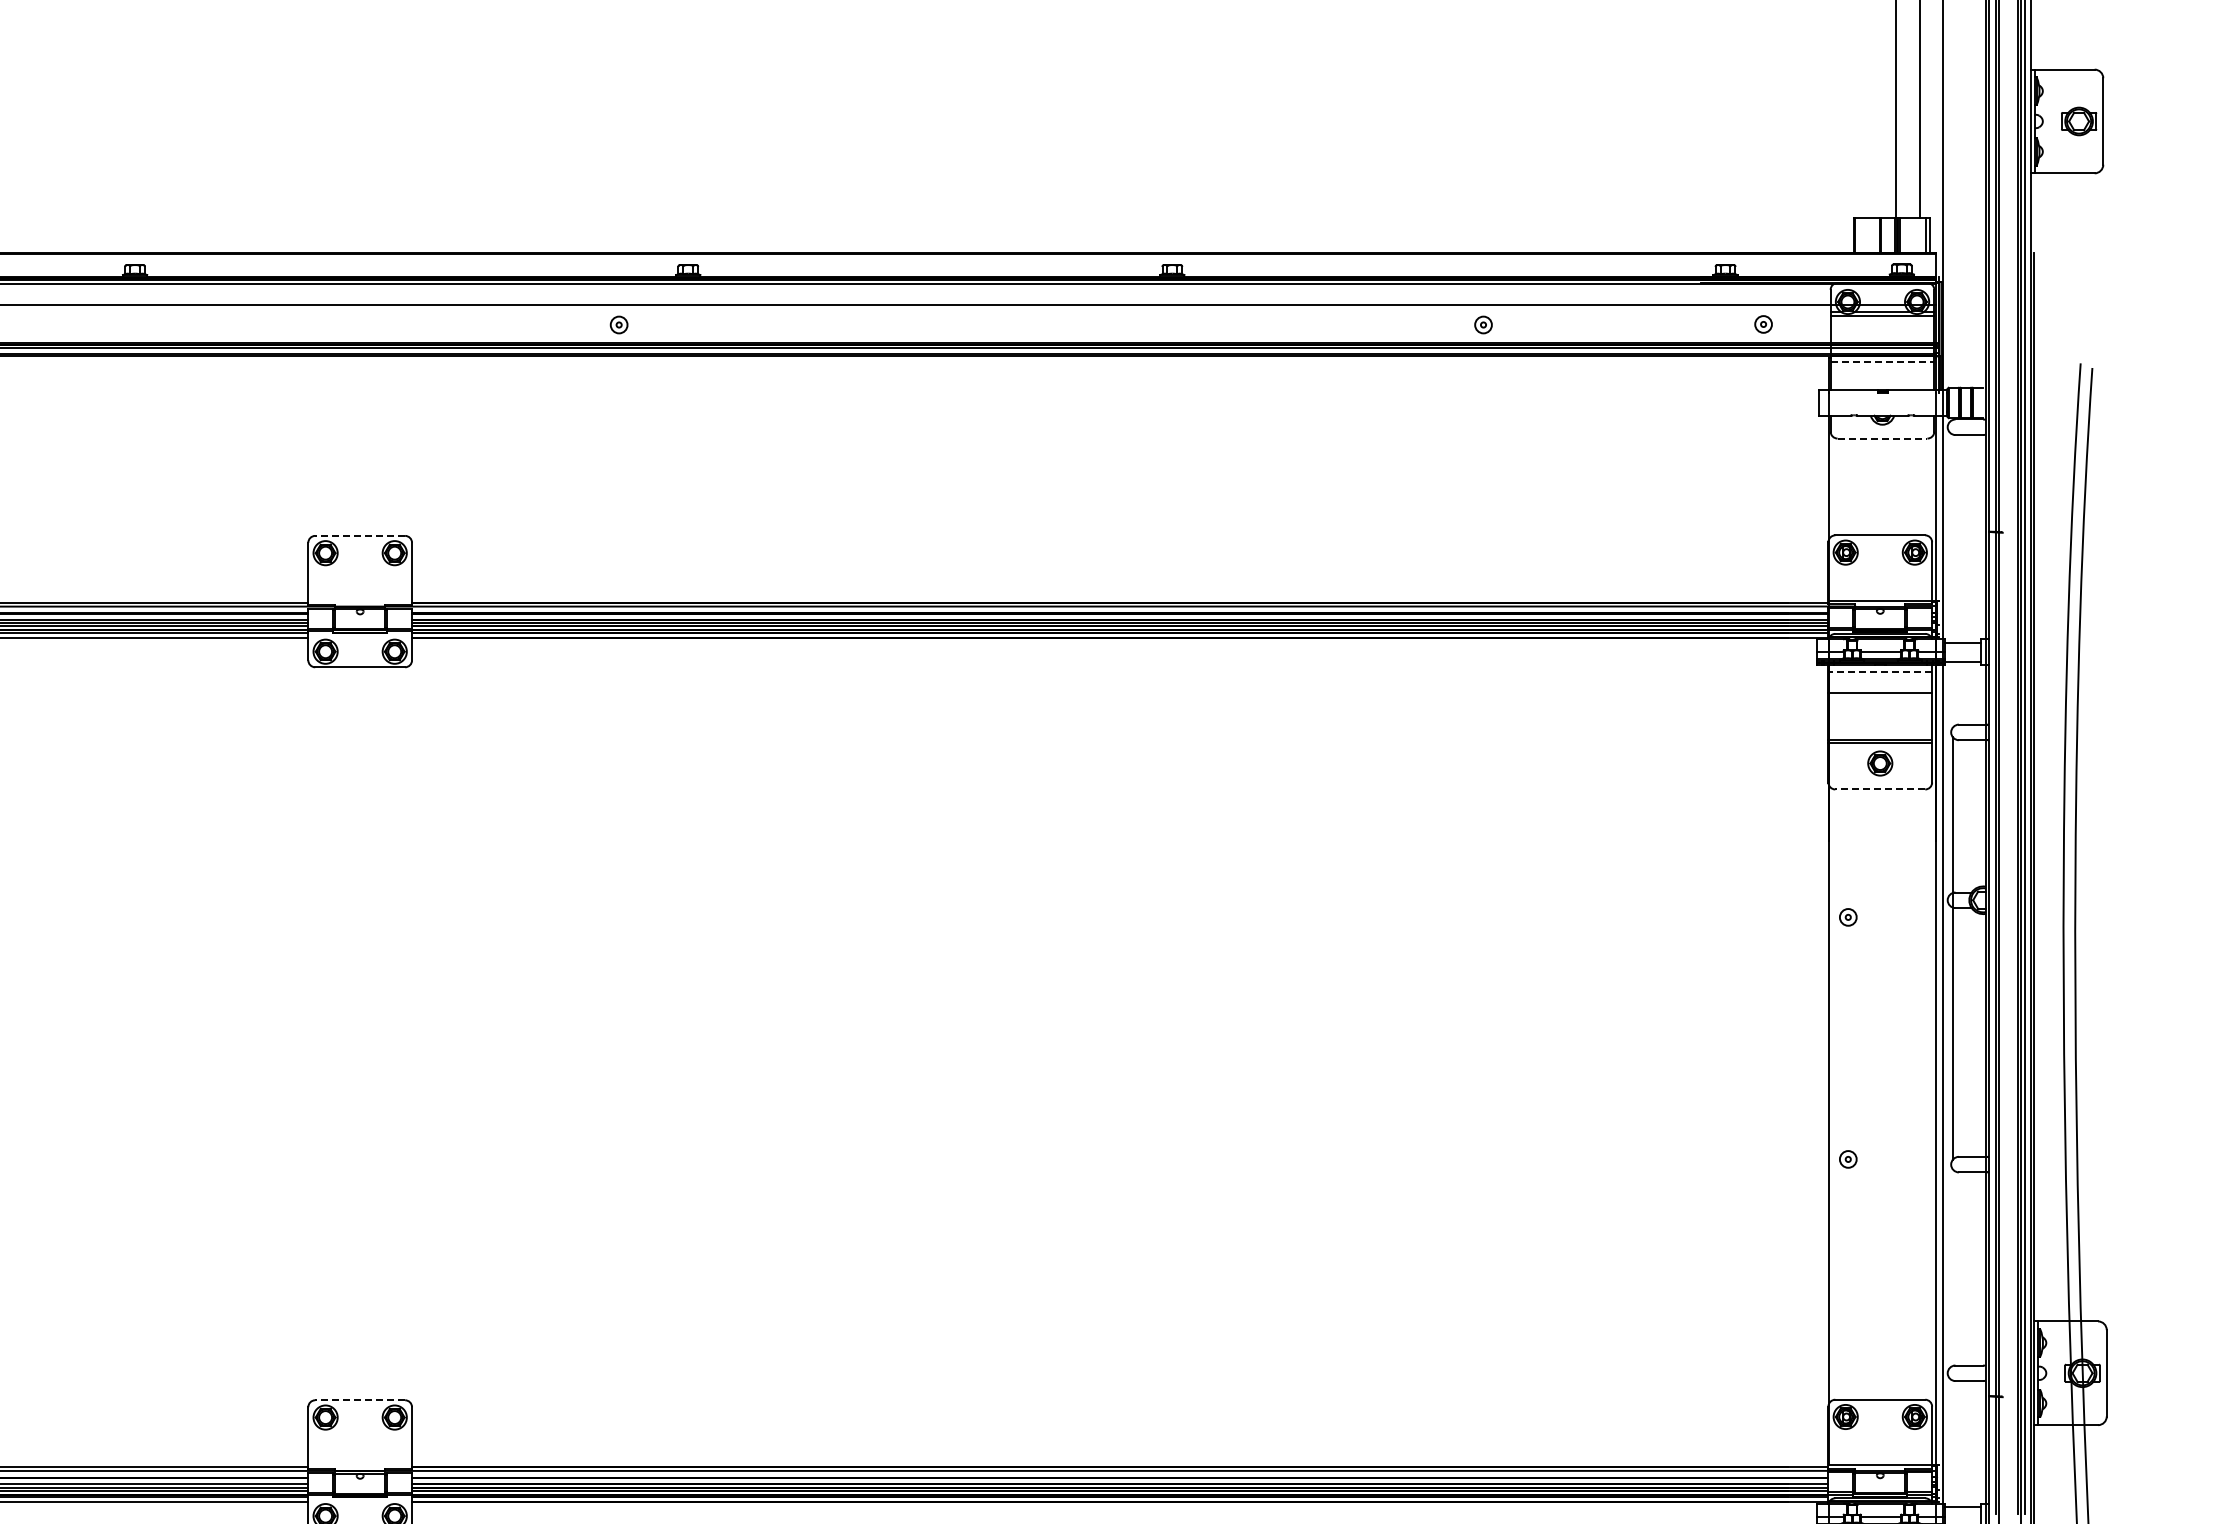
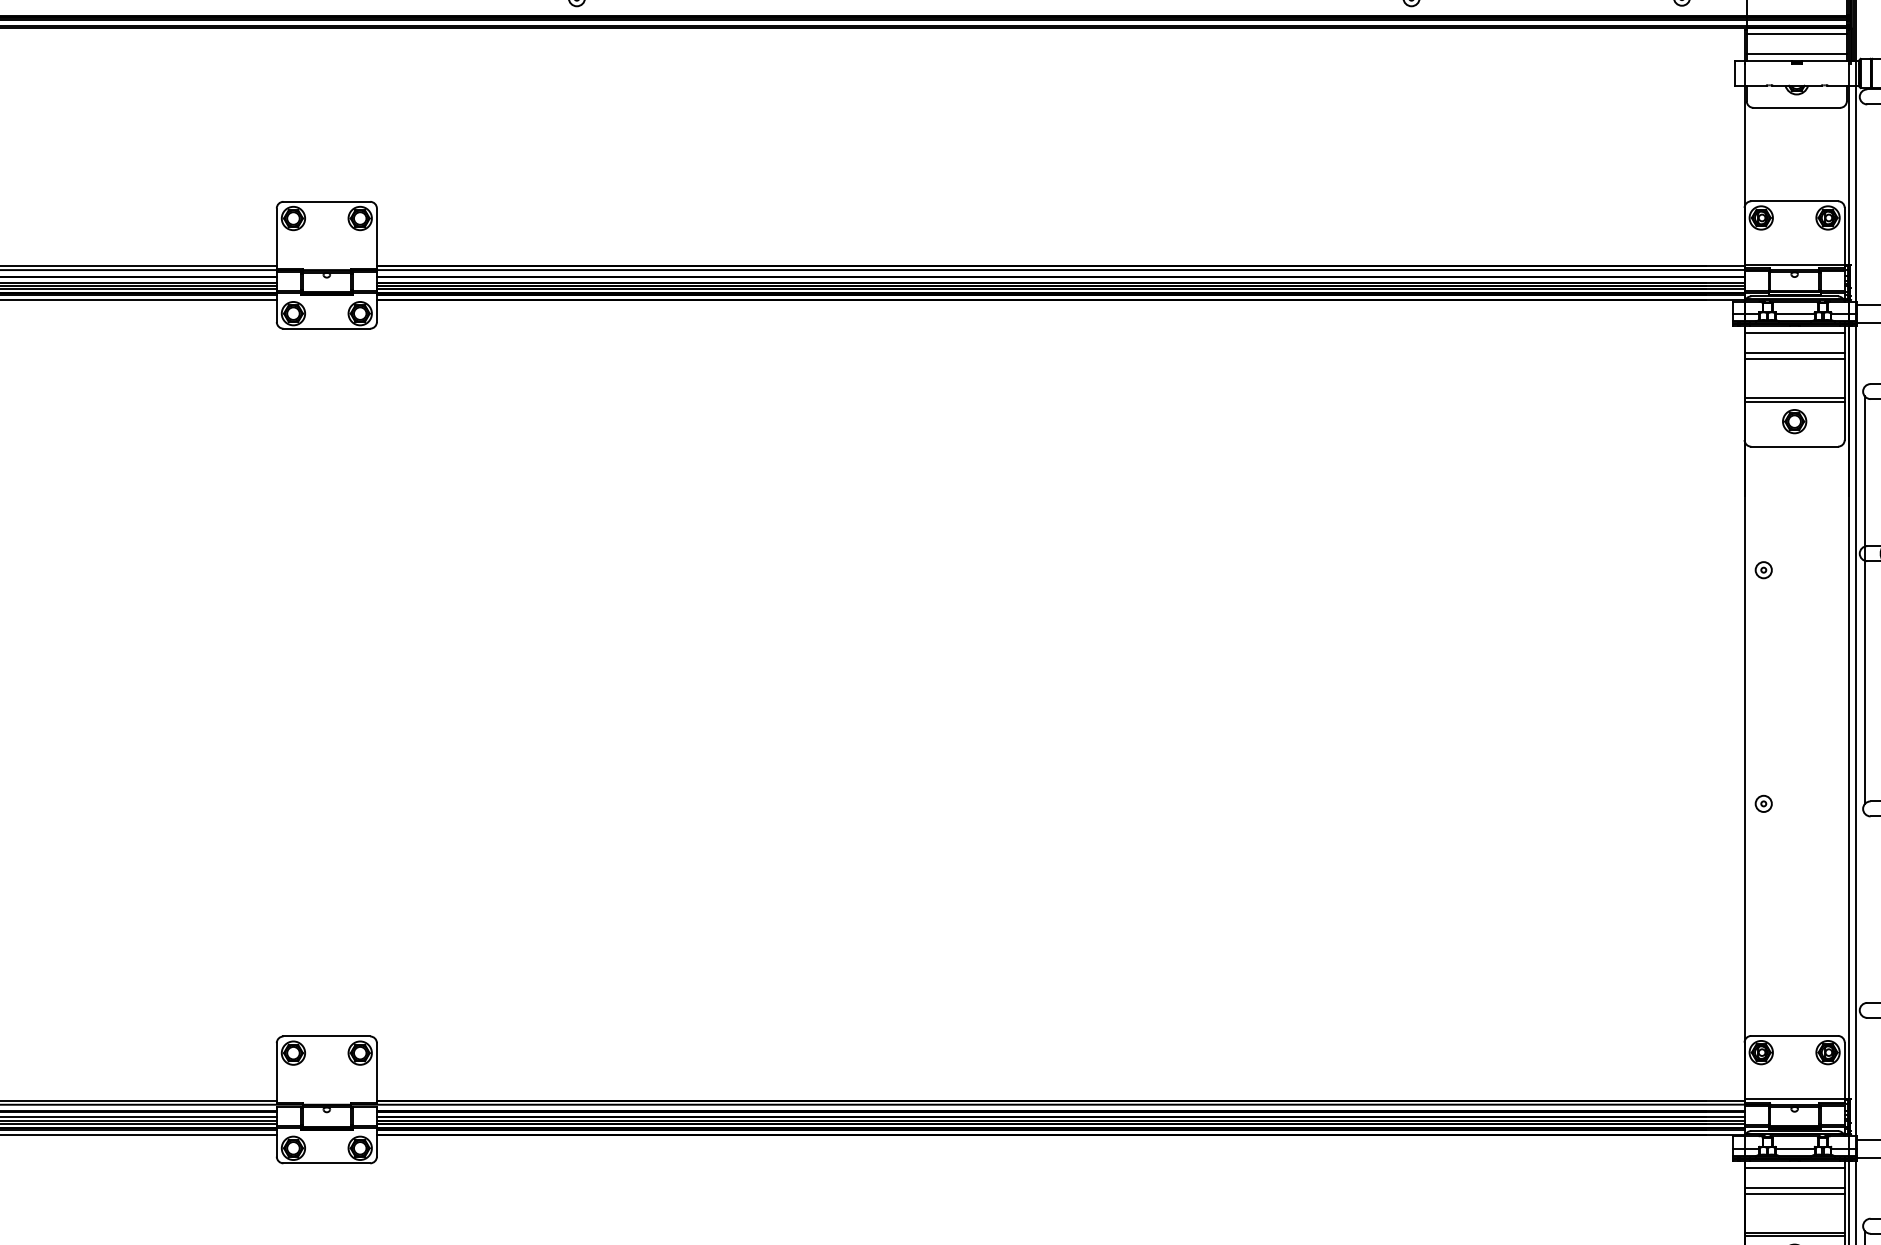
line: (1882, 362) -> (1796, 34), dashed -> solid
line: (1882, 383) -> (1796, 54), added
line: (1882, 438) -> (1796, 107), dashed -> solid
line: (360, 535) -> (327, 201), dashed -> solid
line: (1880, 671) -> (1794, 332), dashed -> solid
line: (1880, 699) -> (1794, 359), added
line: (1880, 789) -> (1794, 446), dashed -> solid
line: (360, 1400) -> (327, 1036), dashed -> solid

